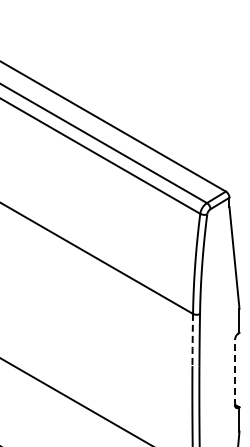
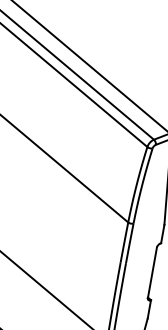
line: (192, 340) -> (124, 242), dashed -> solid
line: (235, 372) -> (152, 272), dashed -> solid

